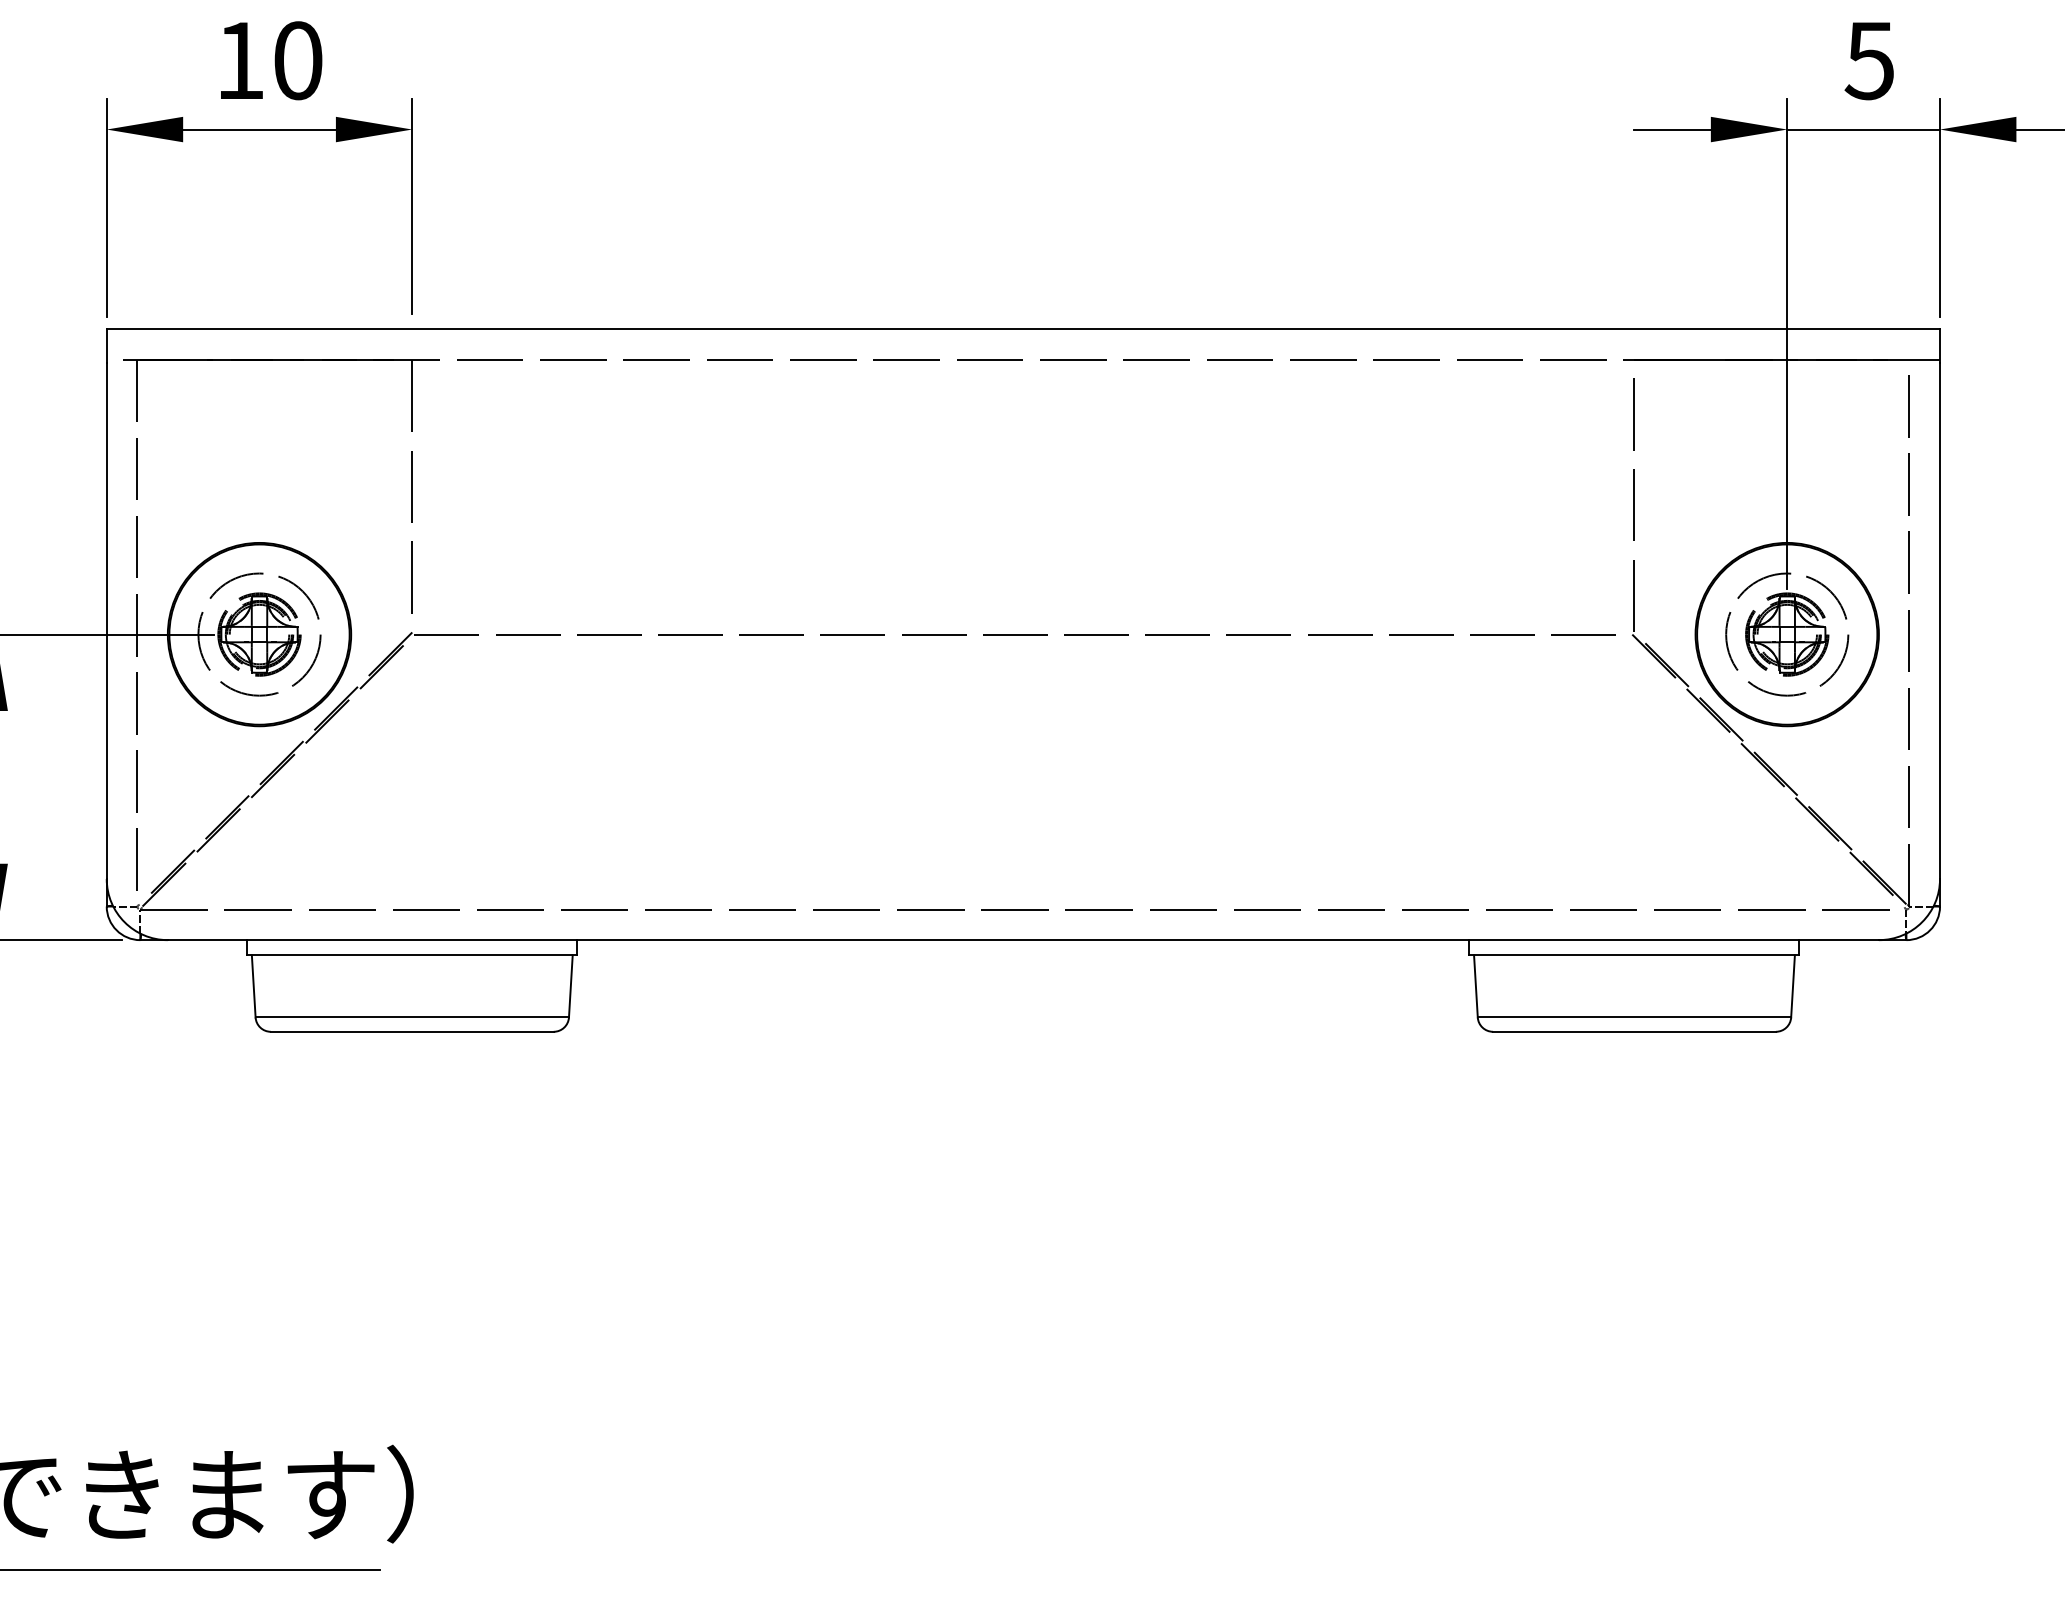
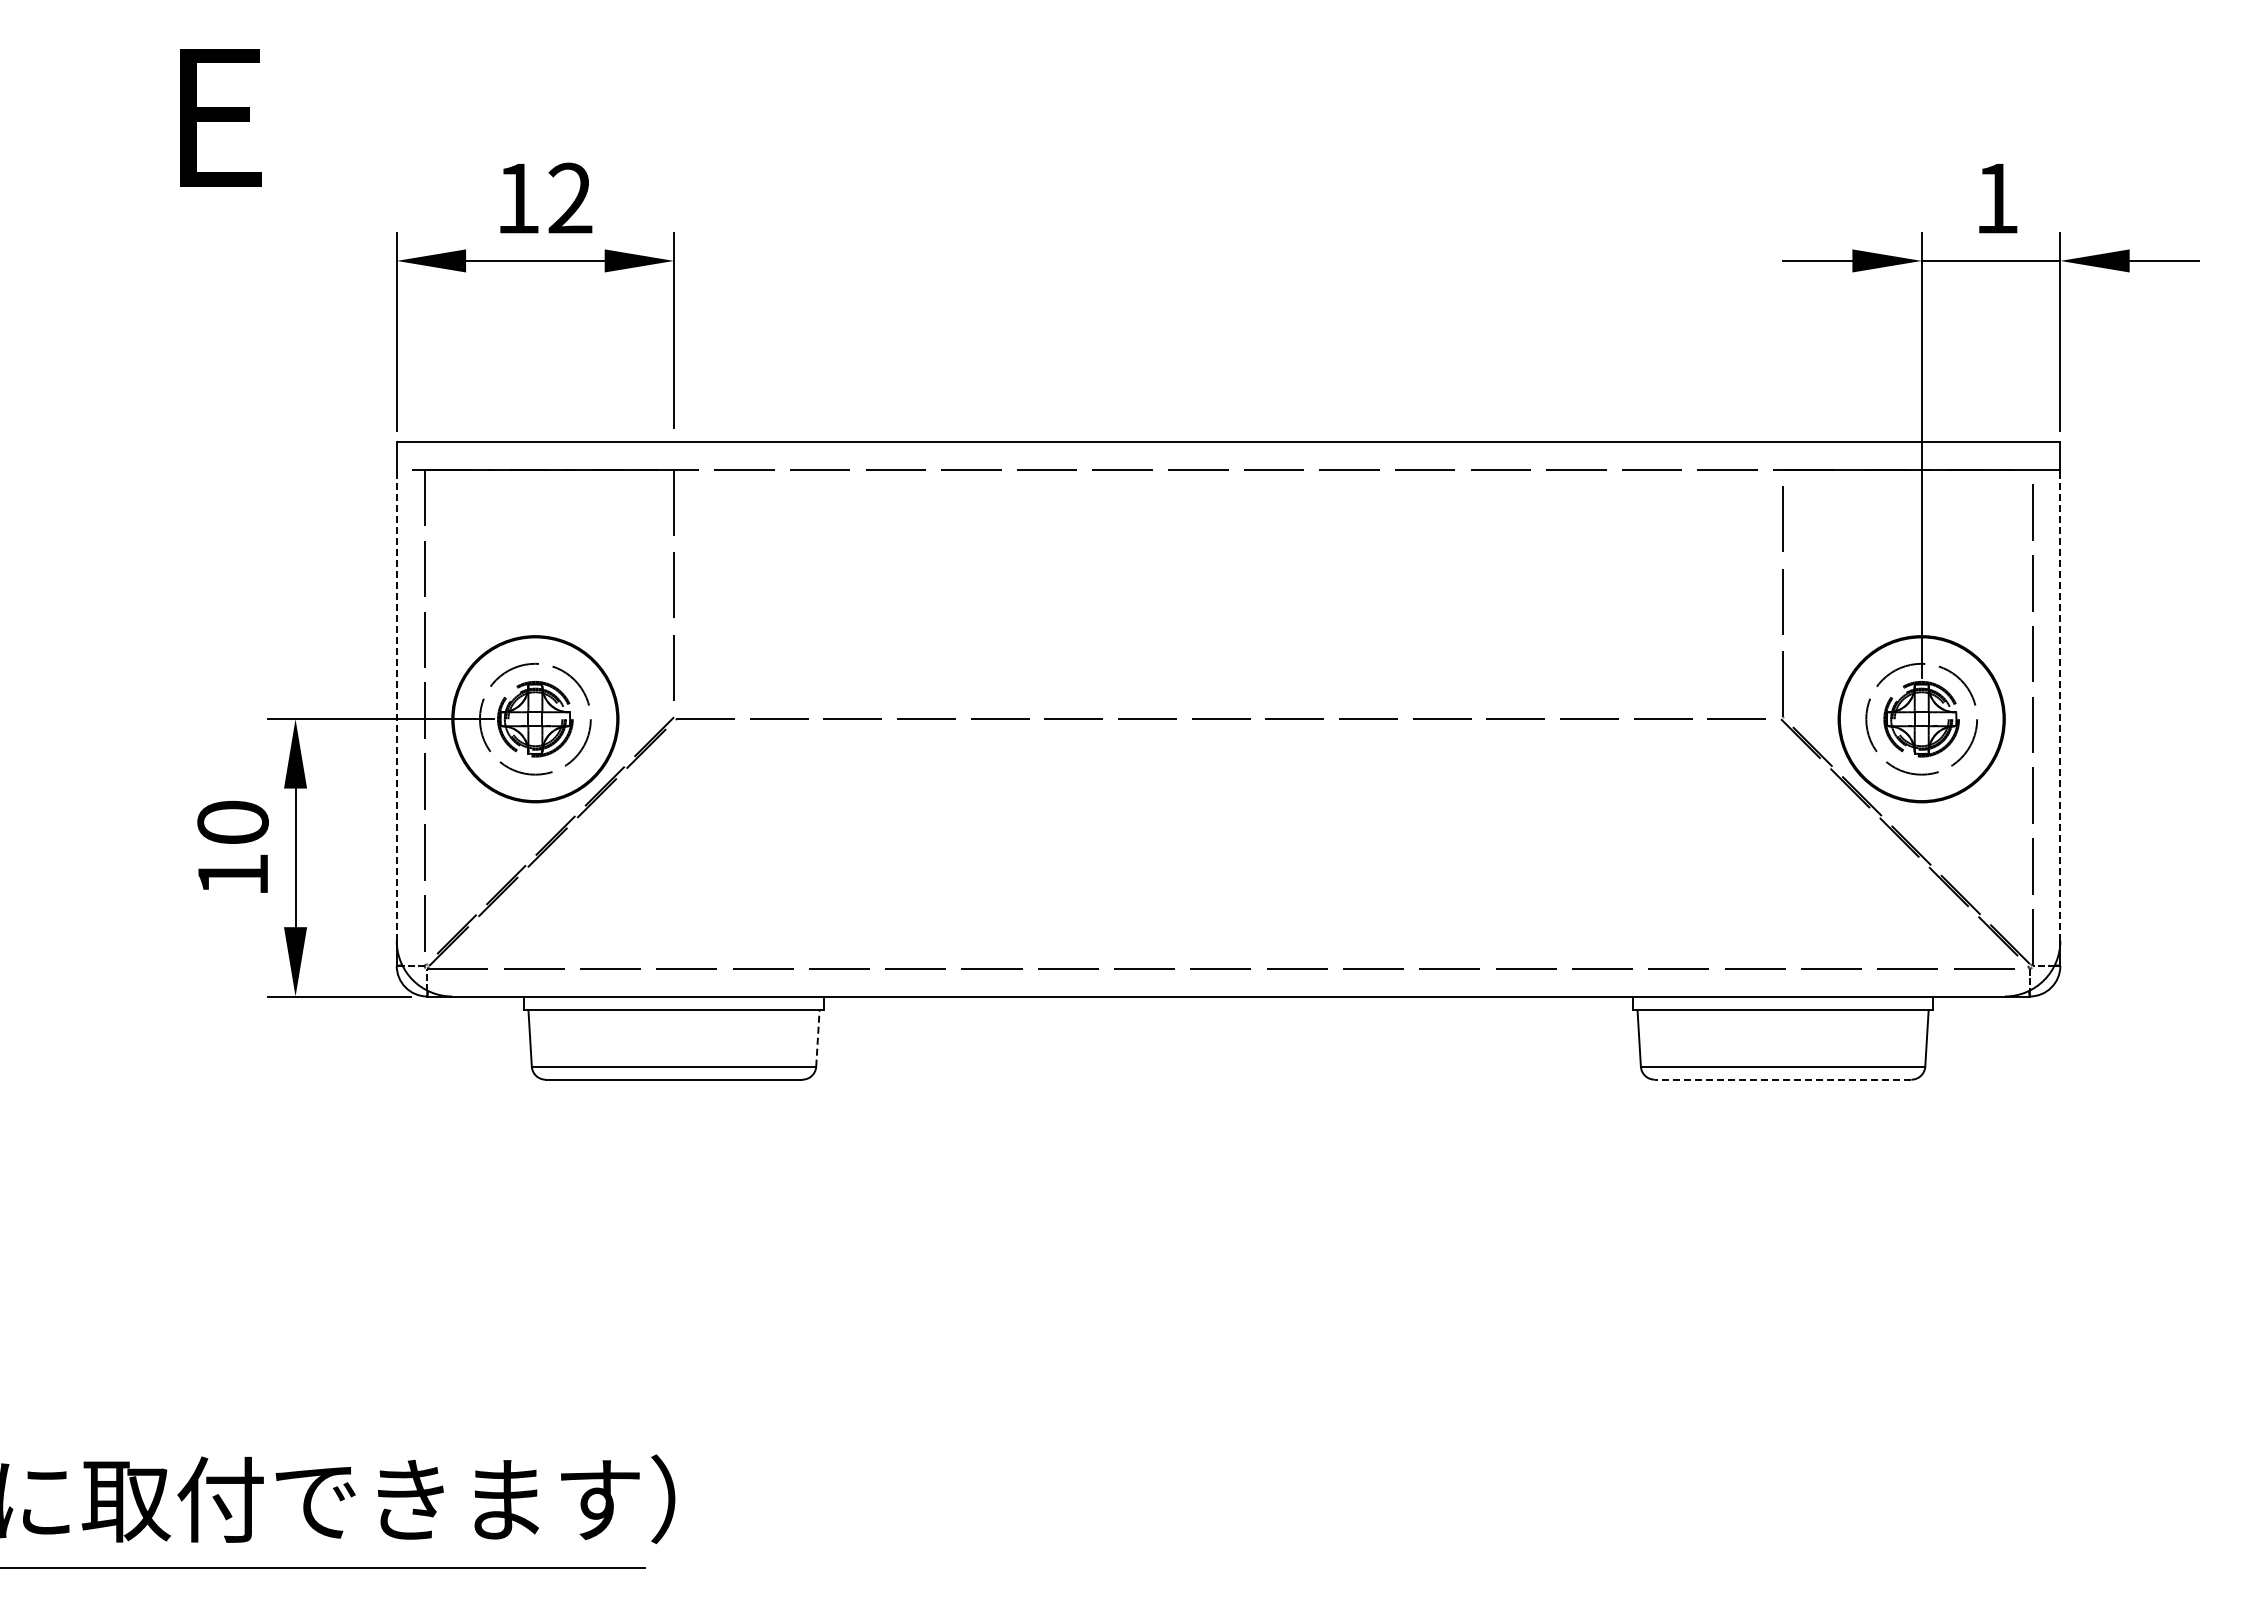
text: (298, 60) -> (570, 198), 10 -> 12
text: (1868, 60) -> (1995, 198), 5 -> 1
line: (106, 620) -> (396, 706), solid -> dashed
line: (1940, 621) -> (2060, 707), solid -> dashed
line: (570, 986) -> (817, 1038), solid -> dashed
line: (1633, 1031) -> (1782, 1079), solid -> dashed

